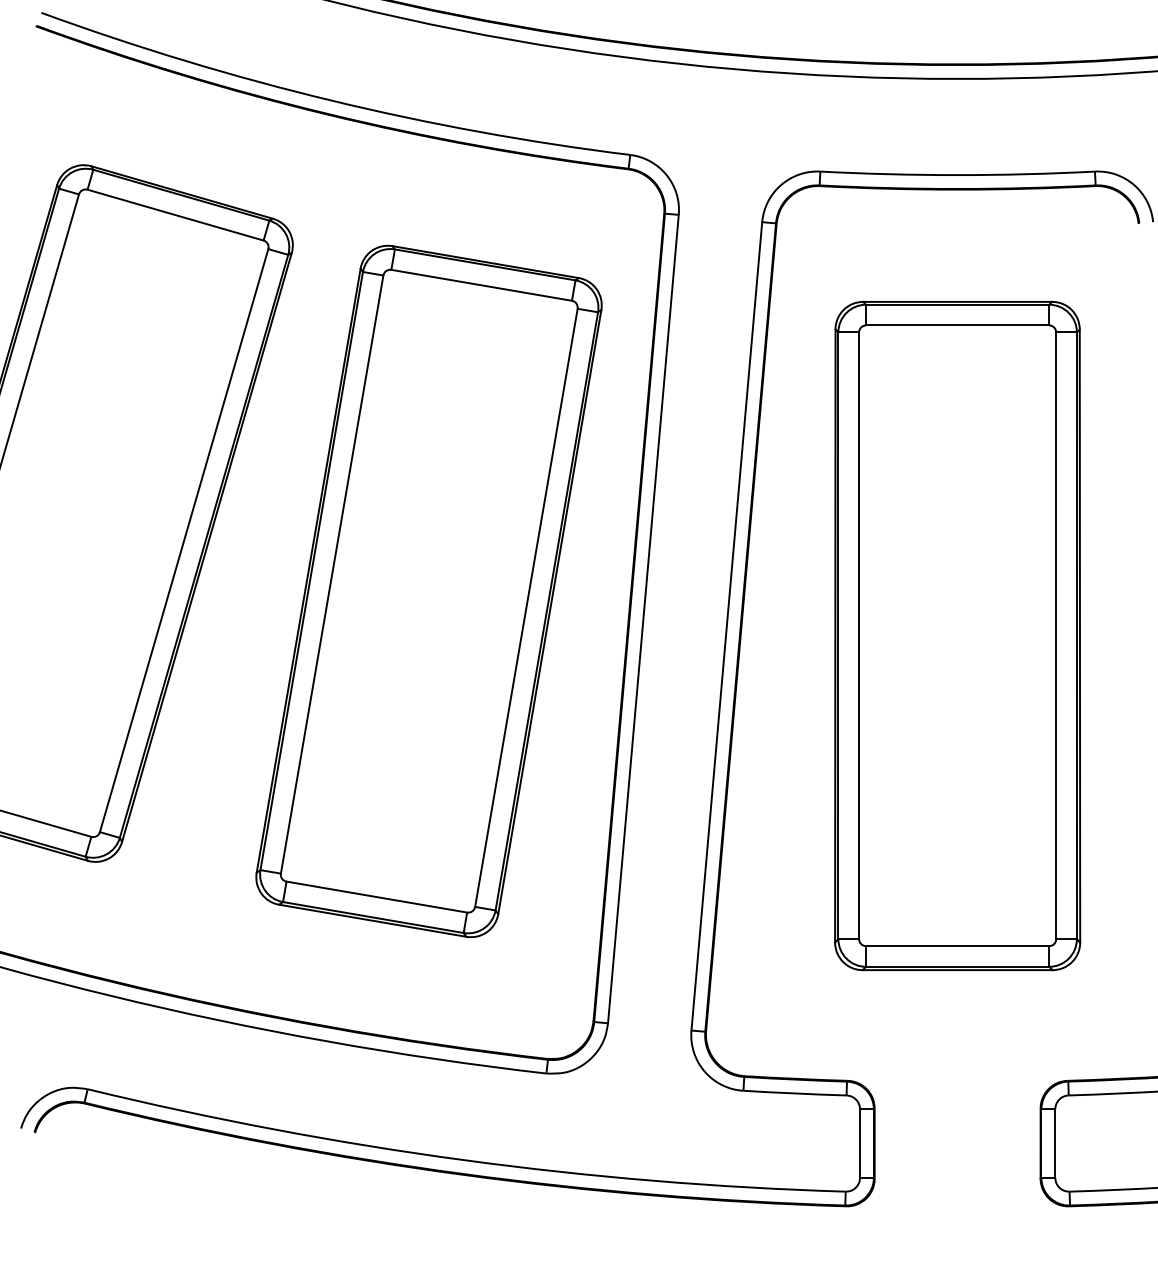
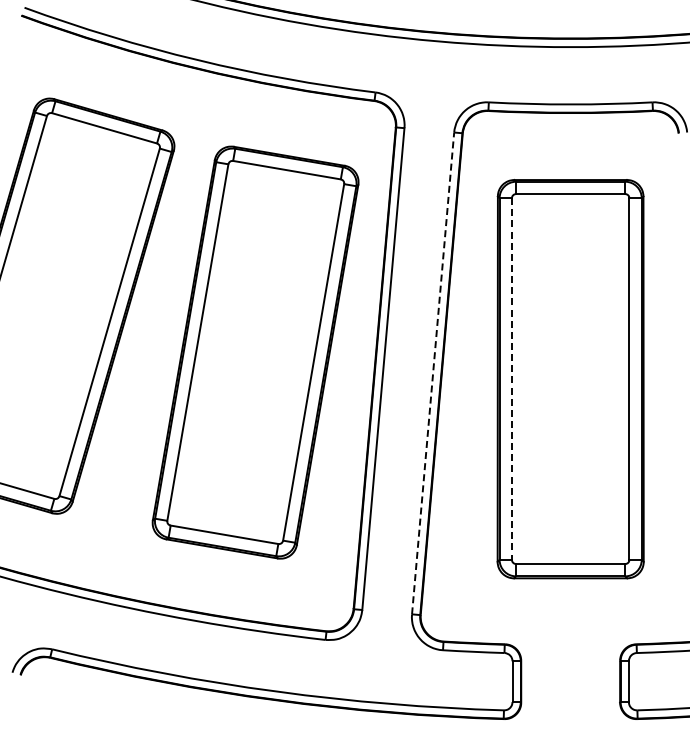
line: (727, 626) -> (433, 373), solid -> dashed
line: (858, 636) -> (511, 379), solid -> dashed

